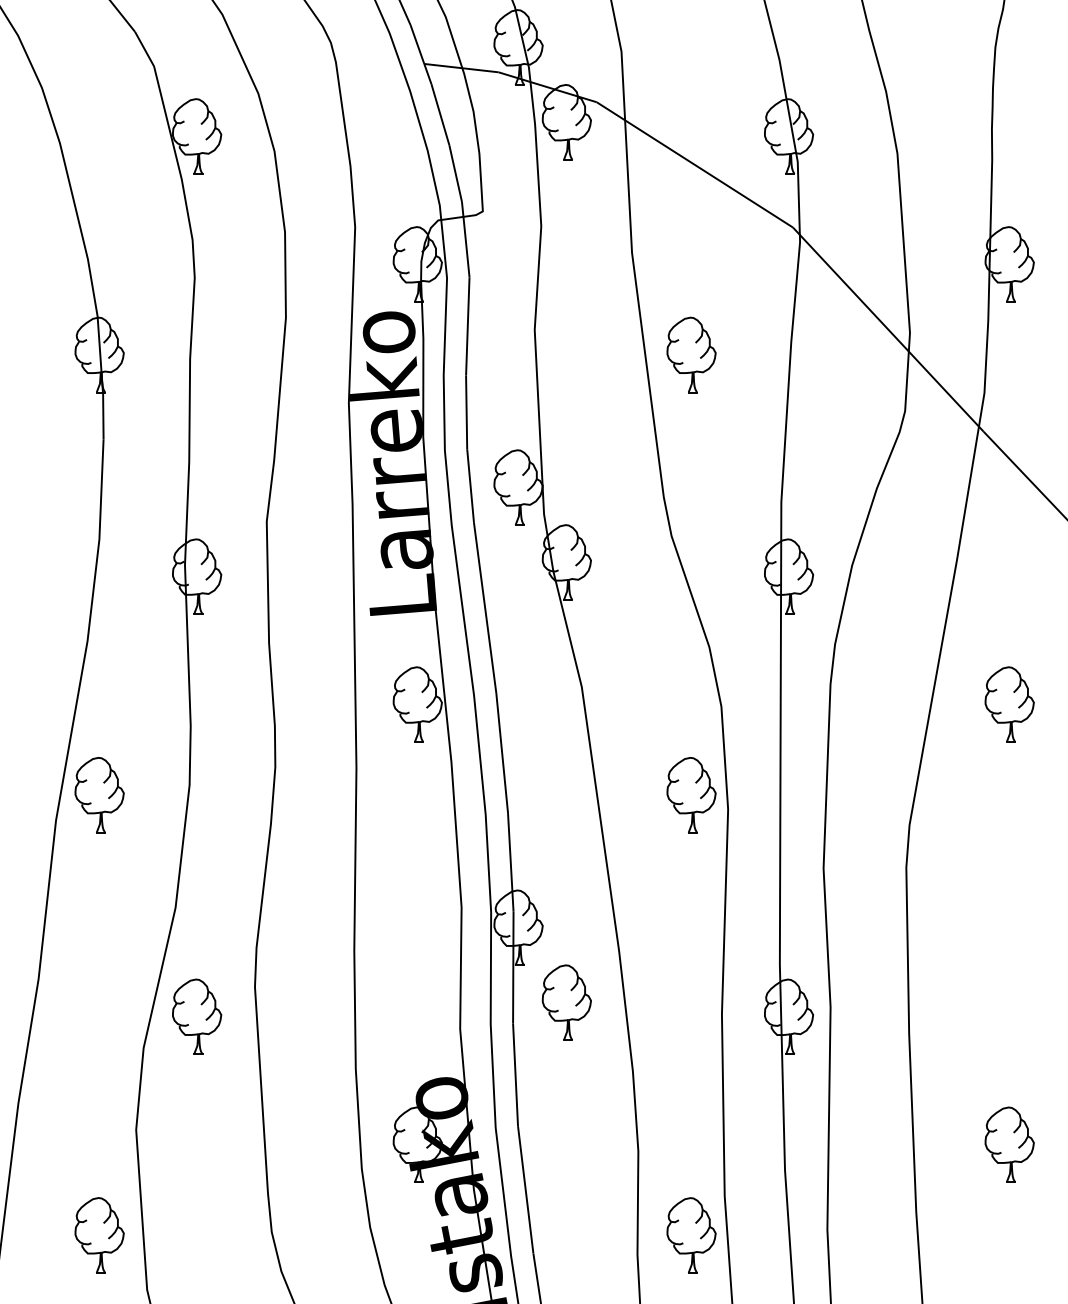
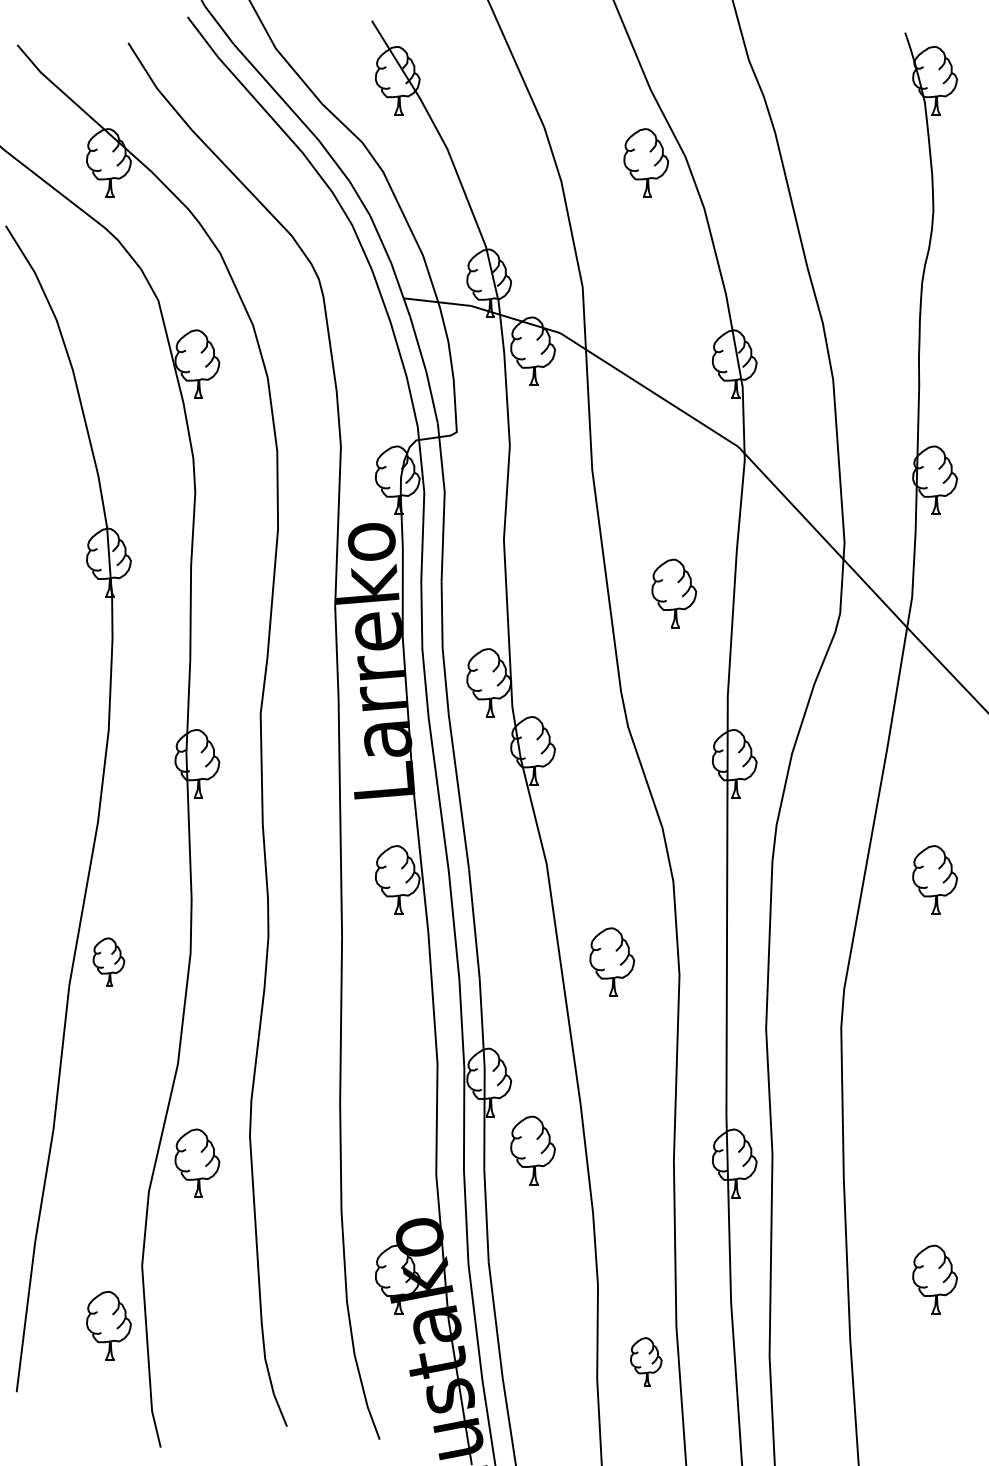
part: (691, 354) -> (674, 593), moved
part: (99, 794) -> (108, 961), size x0.7
part: (691, 794) -> (612, 961), moved
part: (99, 1235) -> (108, 1325), moved
part: (691, 1235) -> (646, 1361), size x0.7

